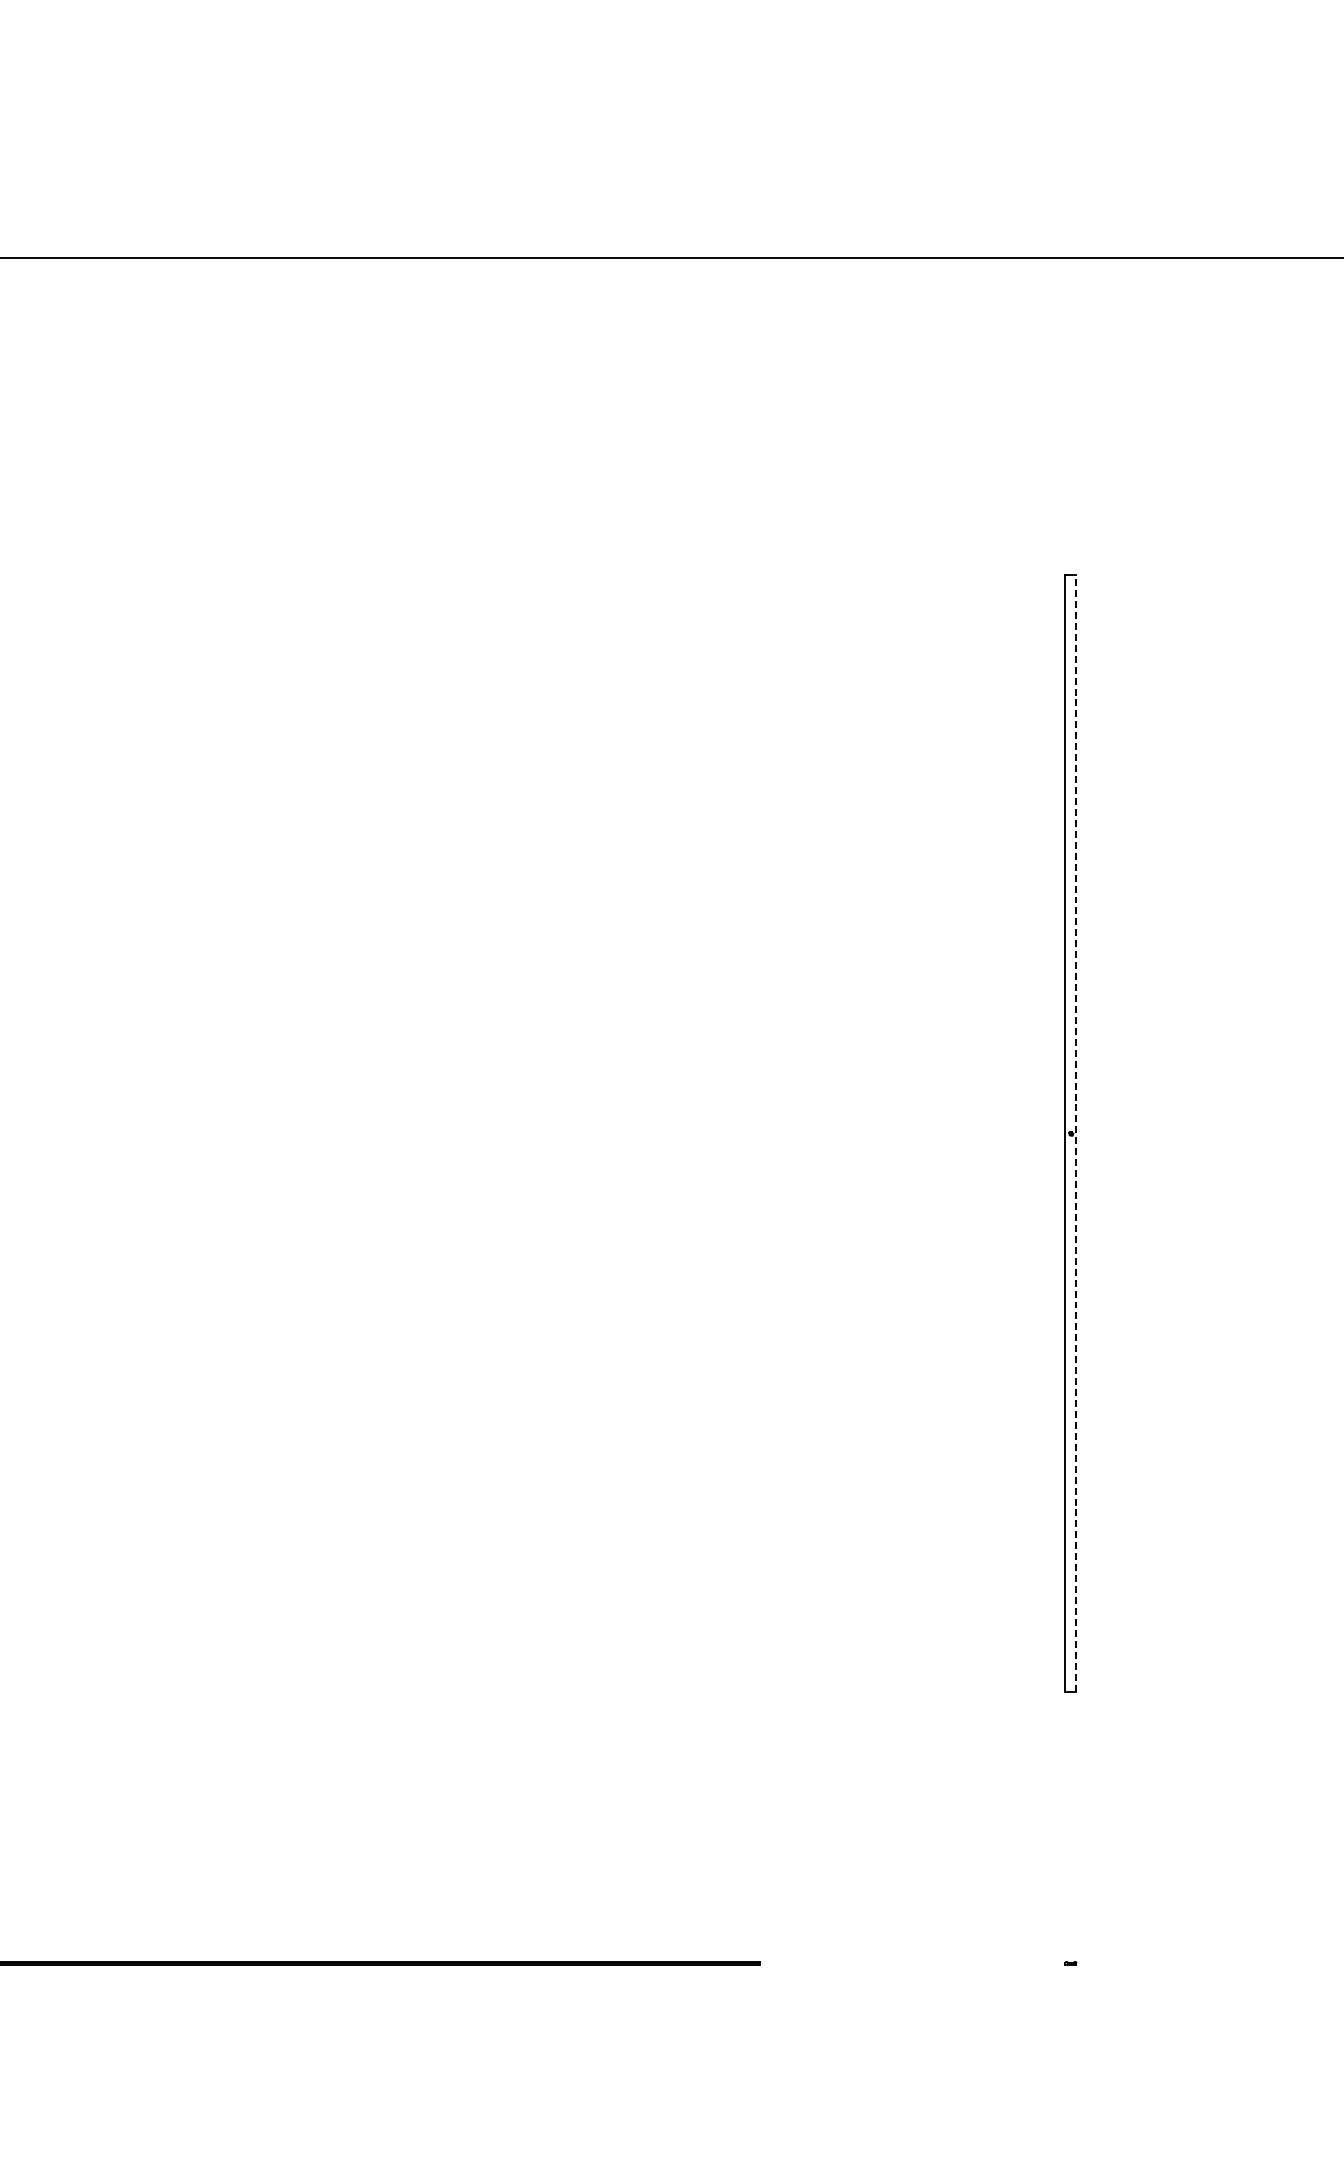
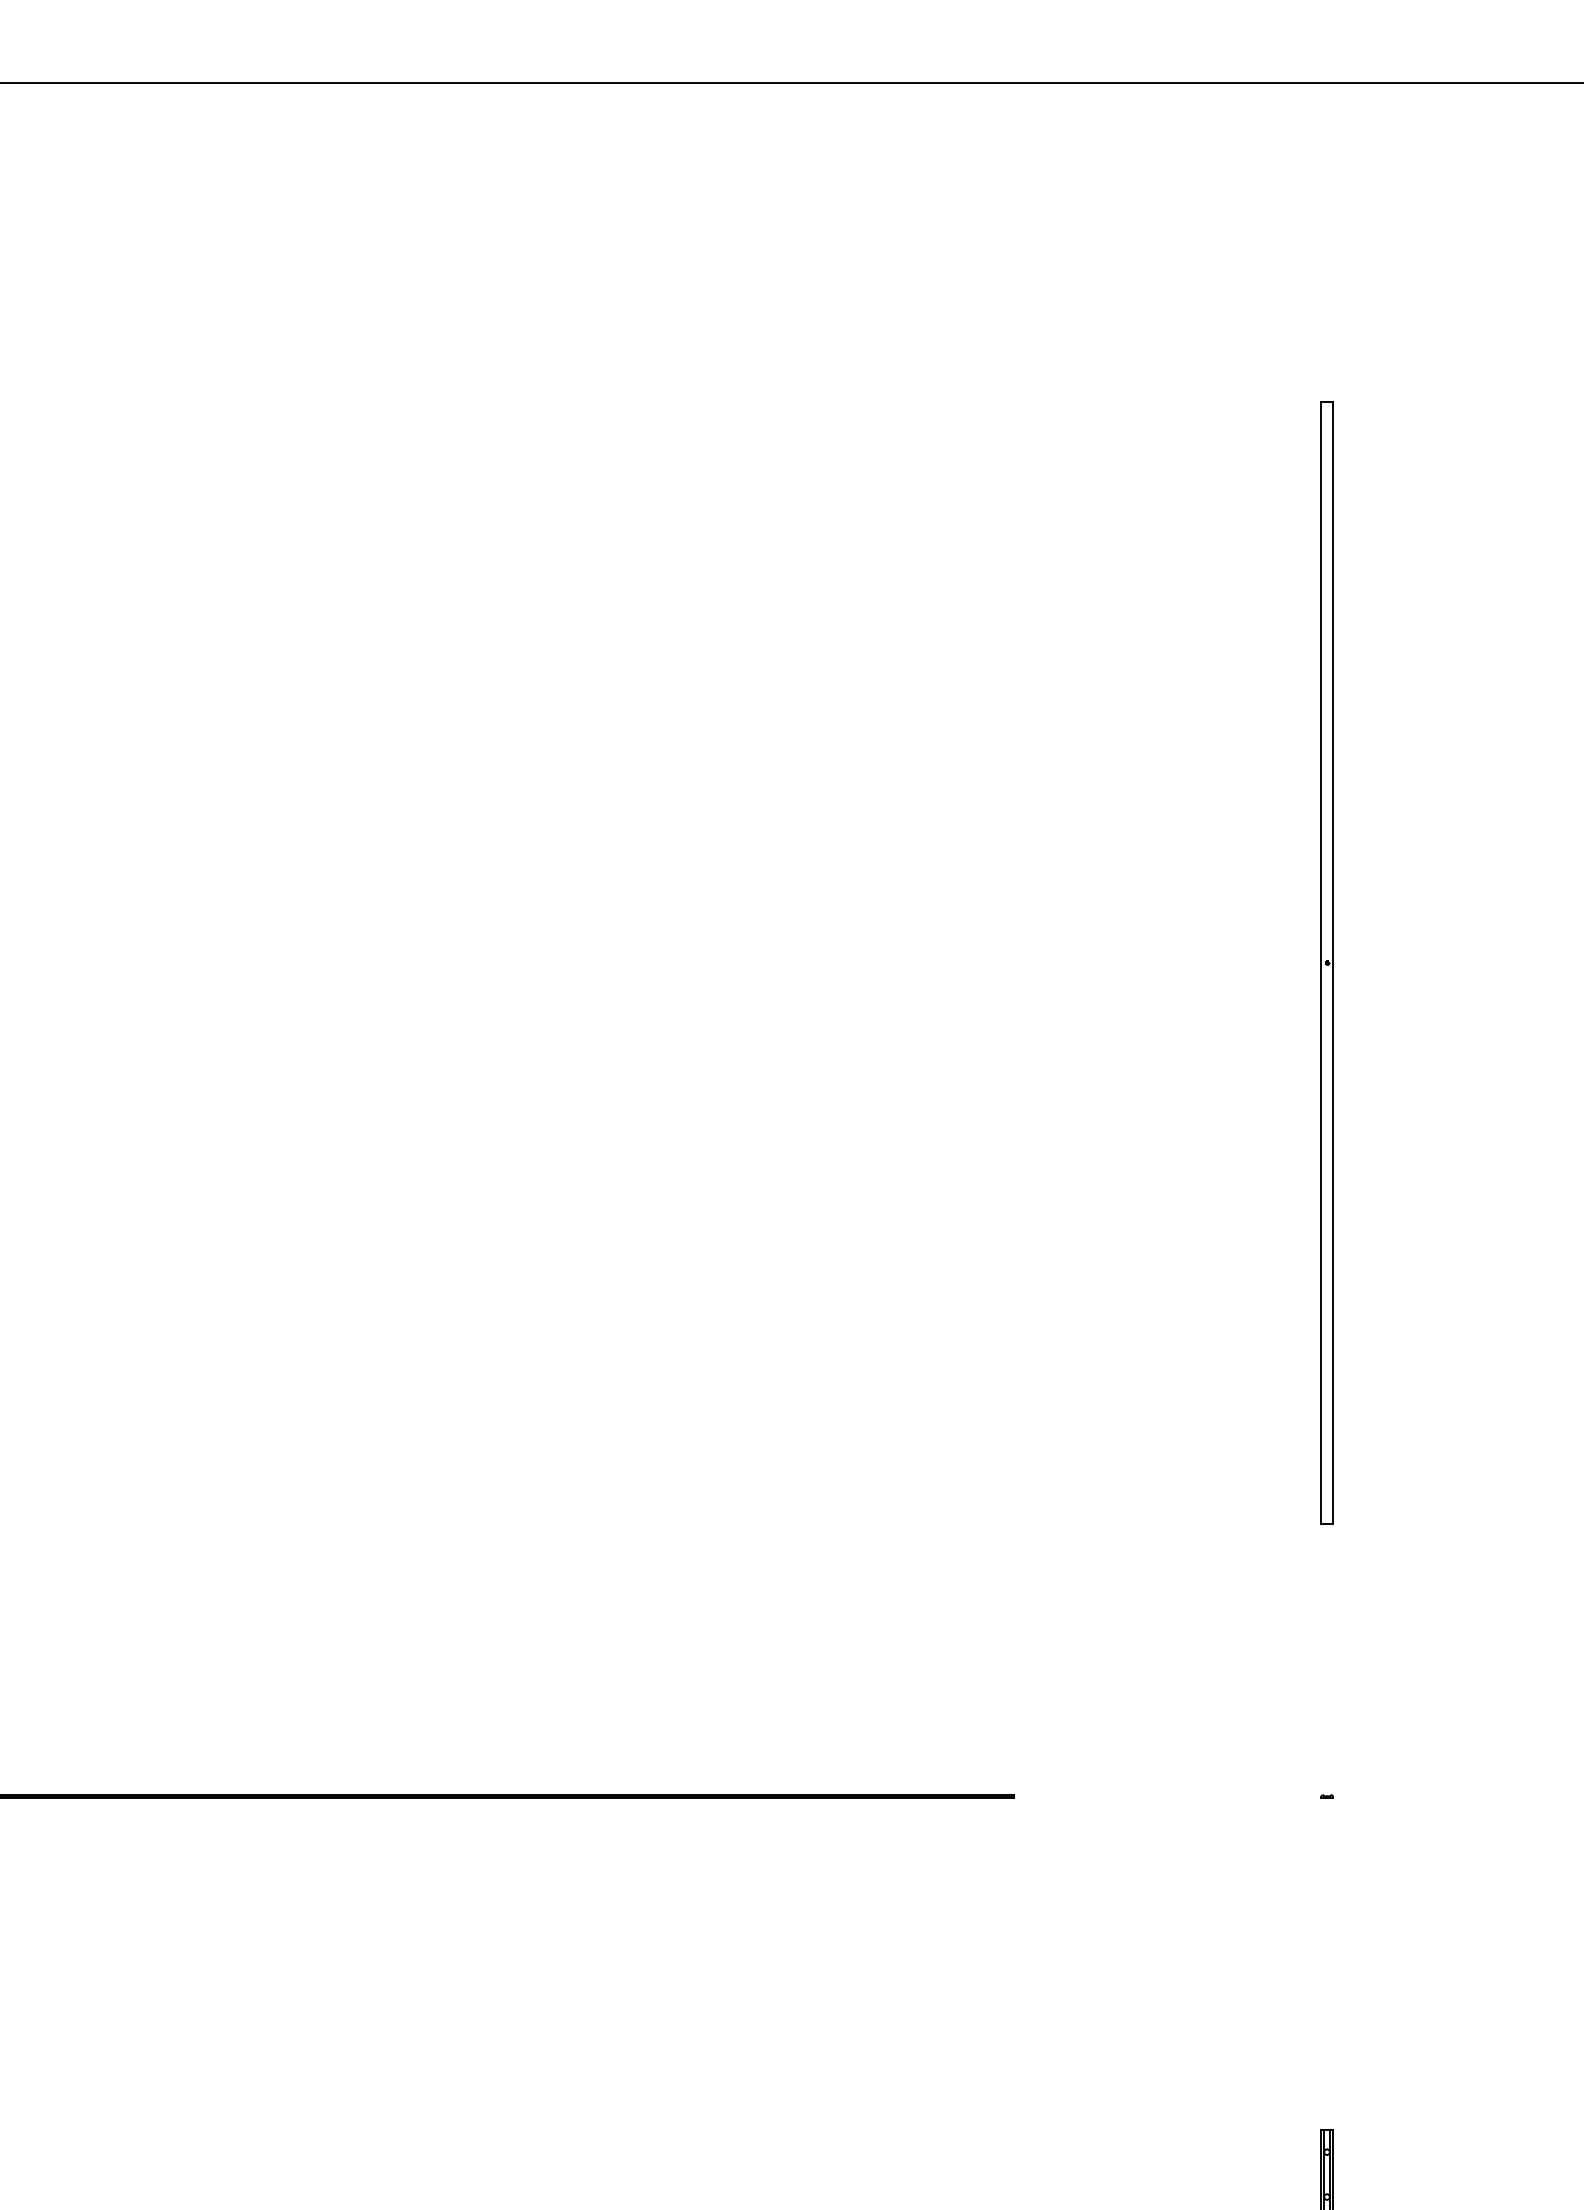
line: (1076, 1133) -> (1332, 962), dashed -> solid

